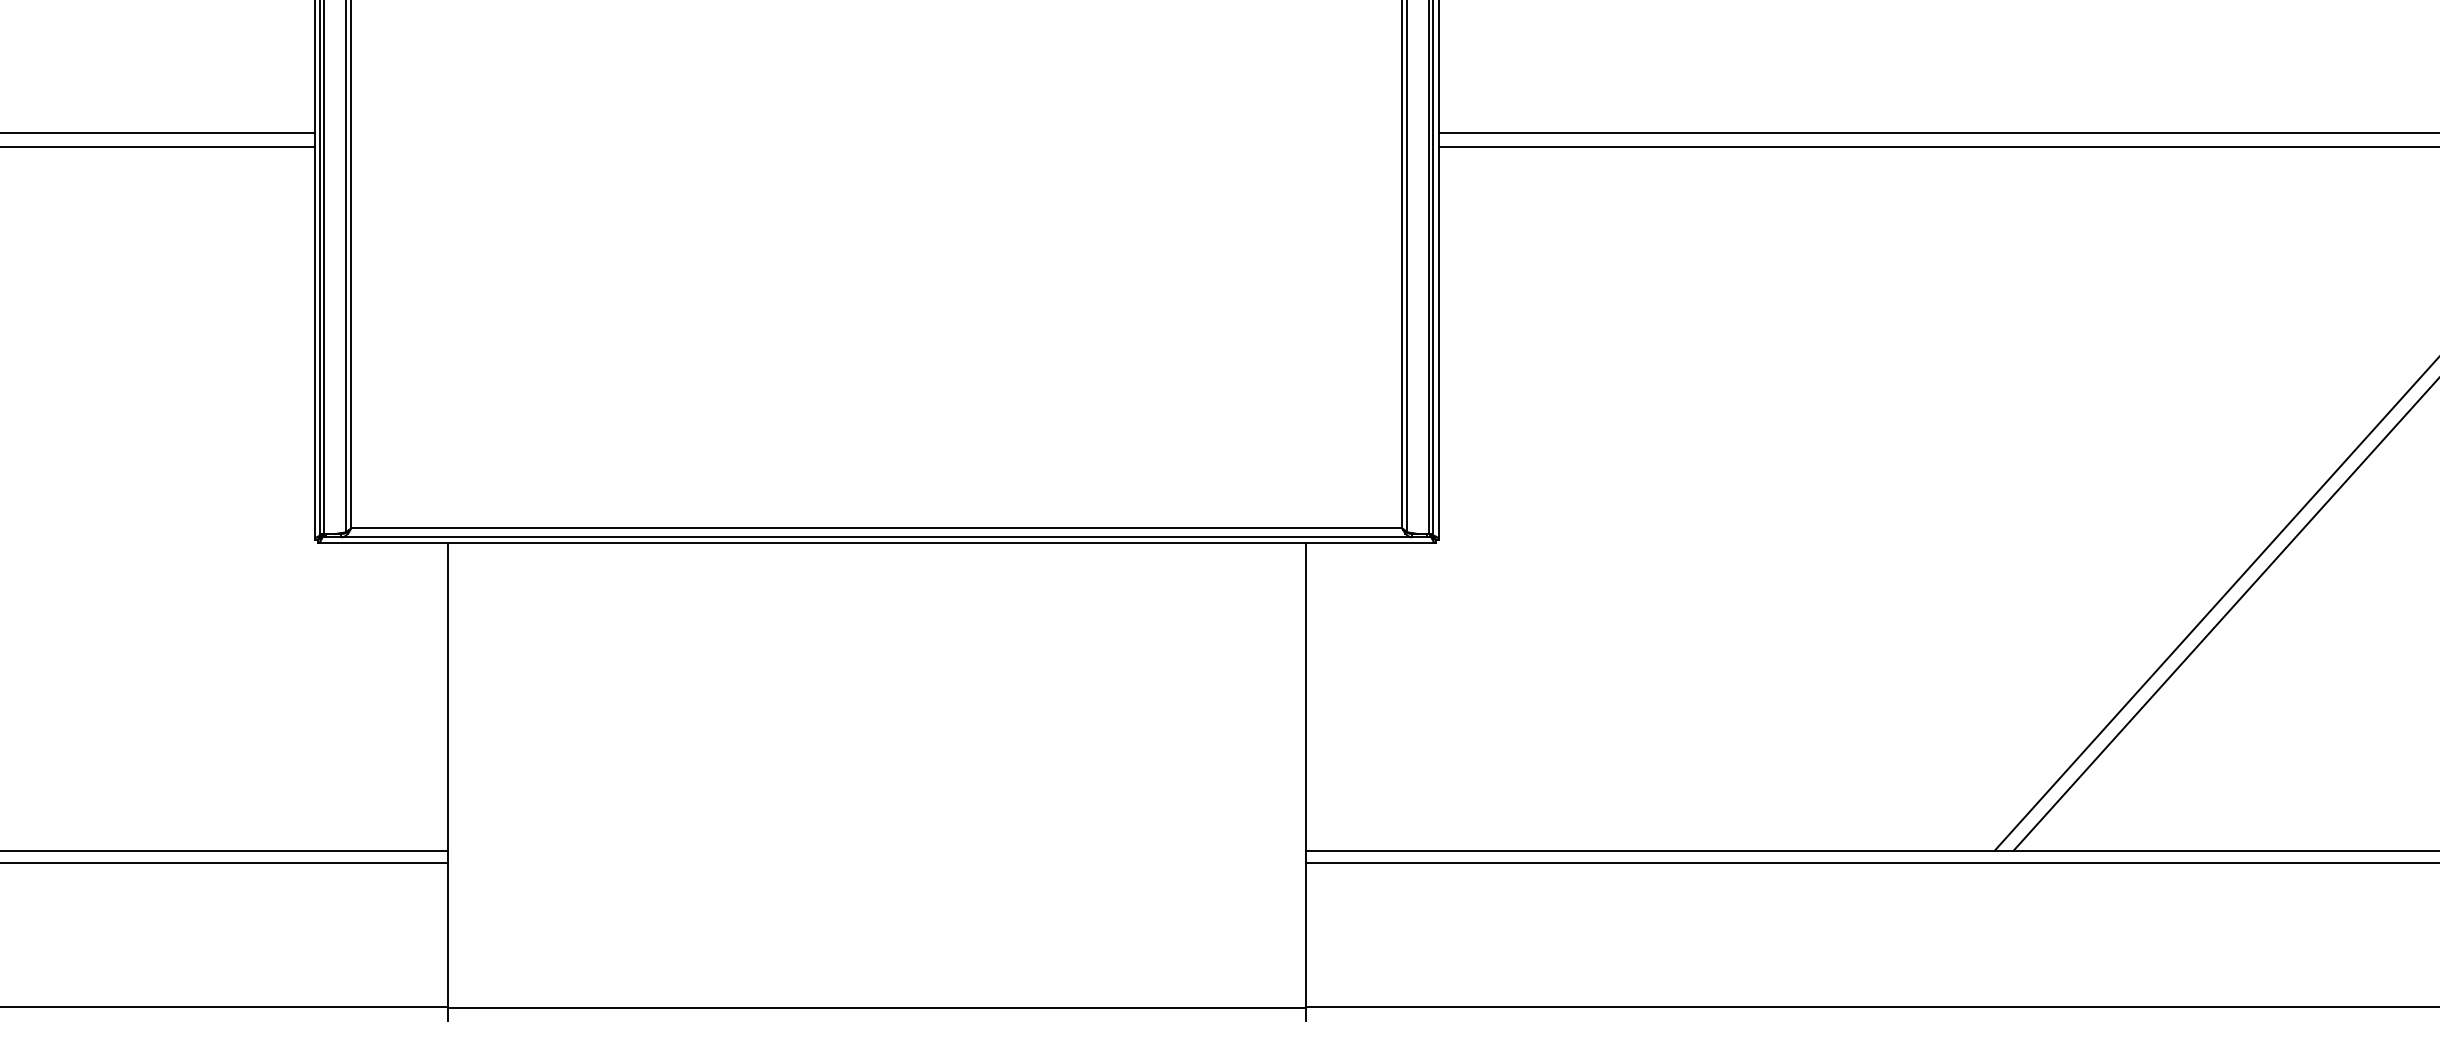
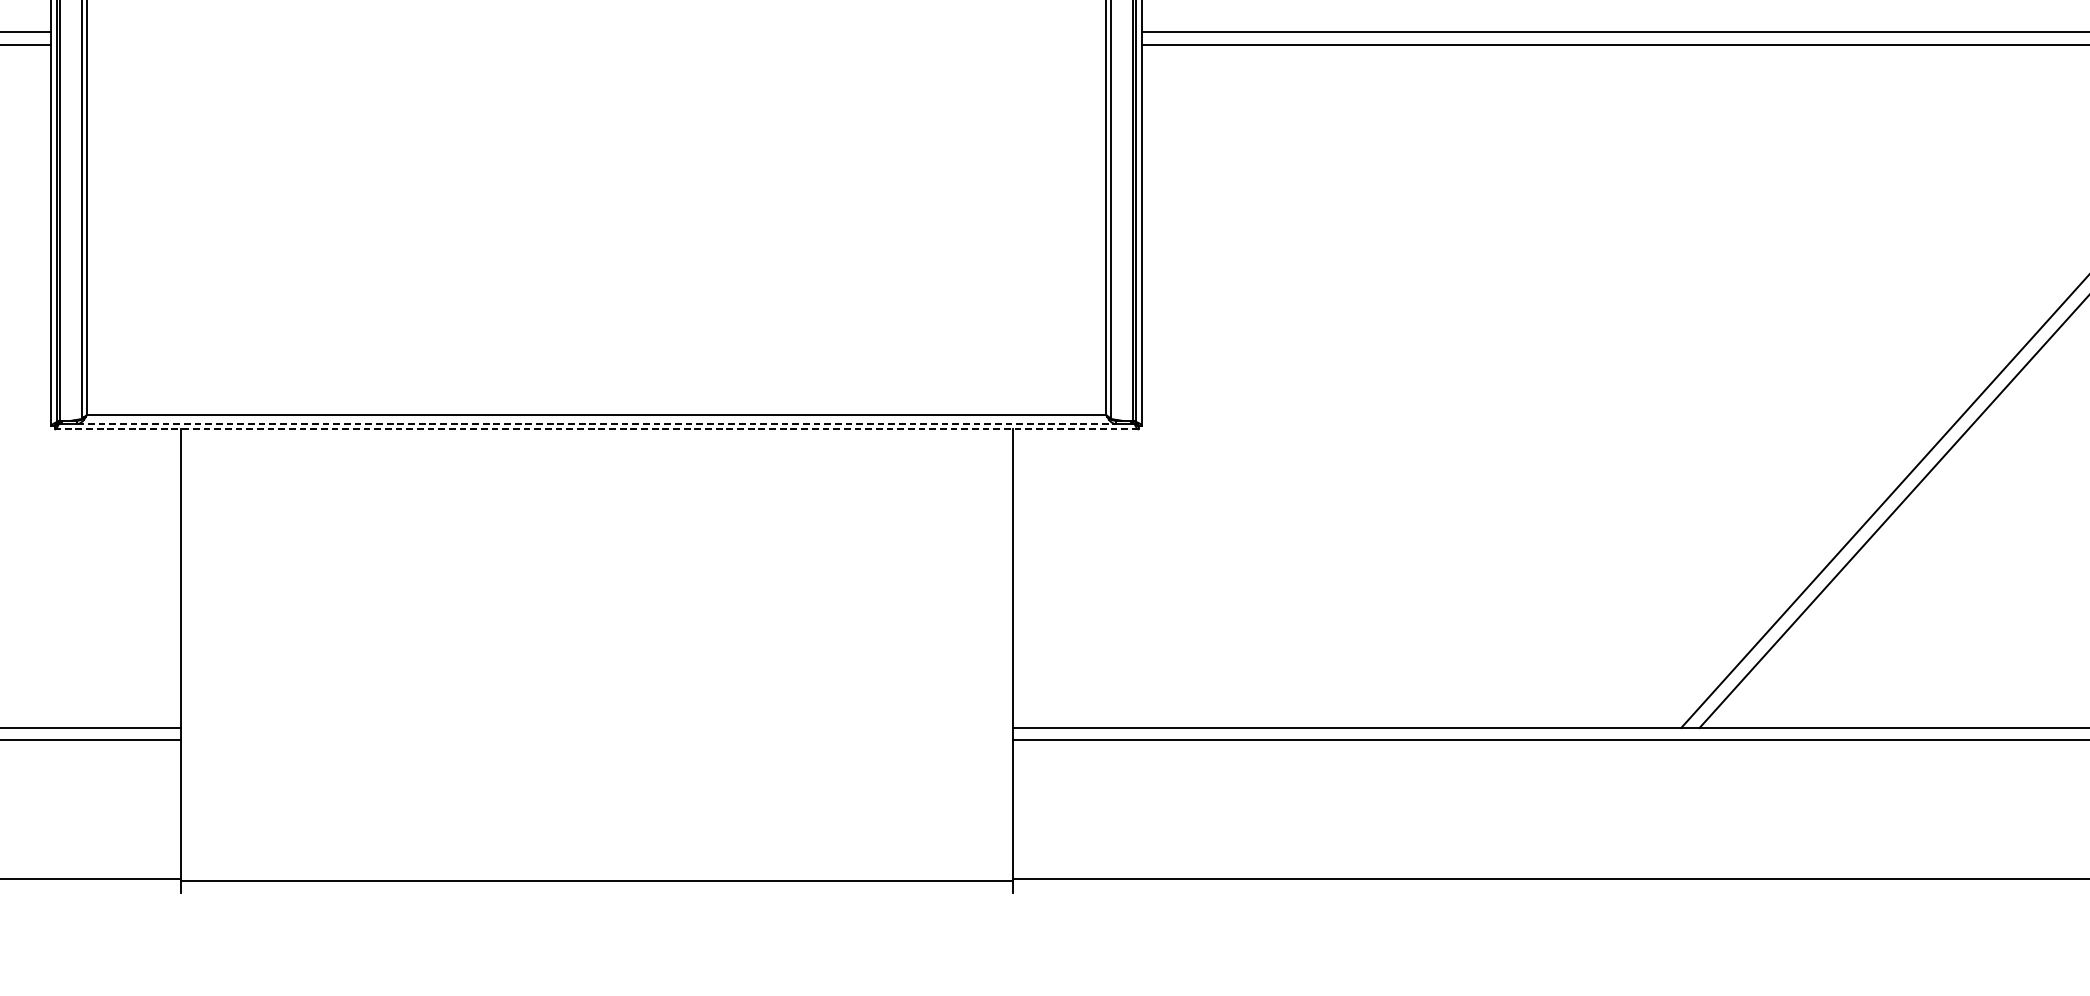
line: (877, 537) -> (597, 424), solid -> dashed
line: (876, 543) -> (596, 429), solid -> dashed

